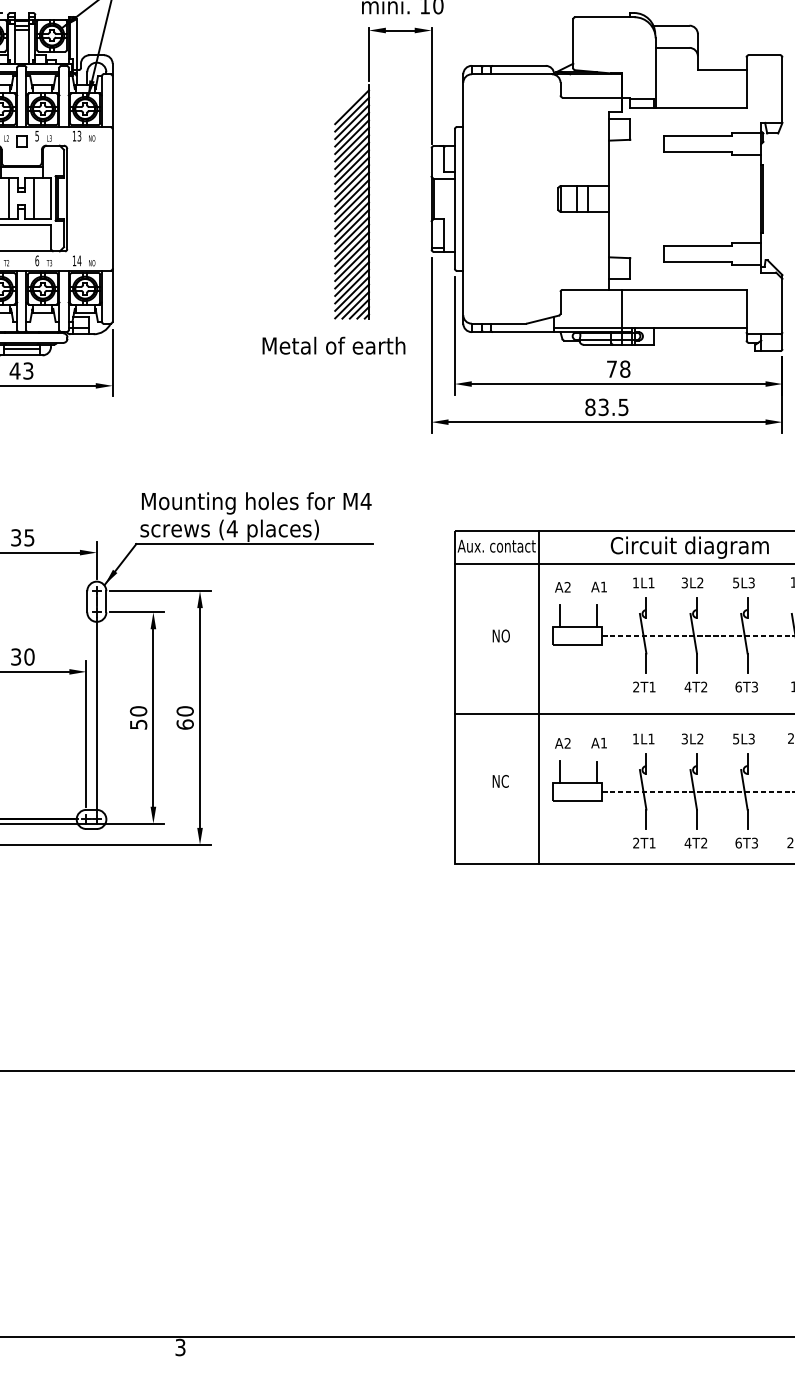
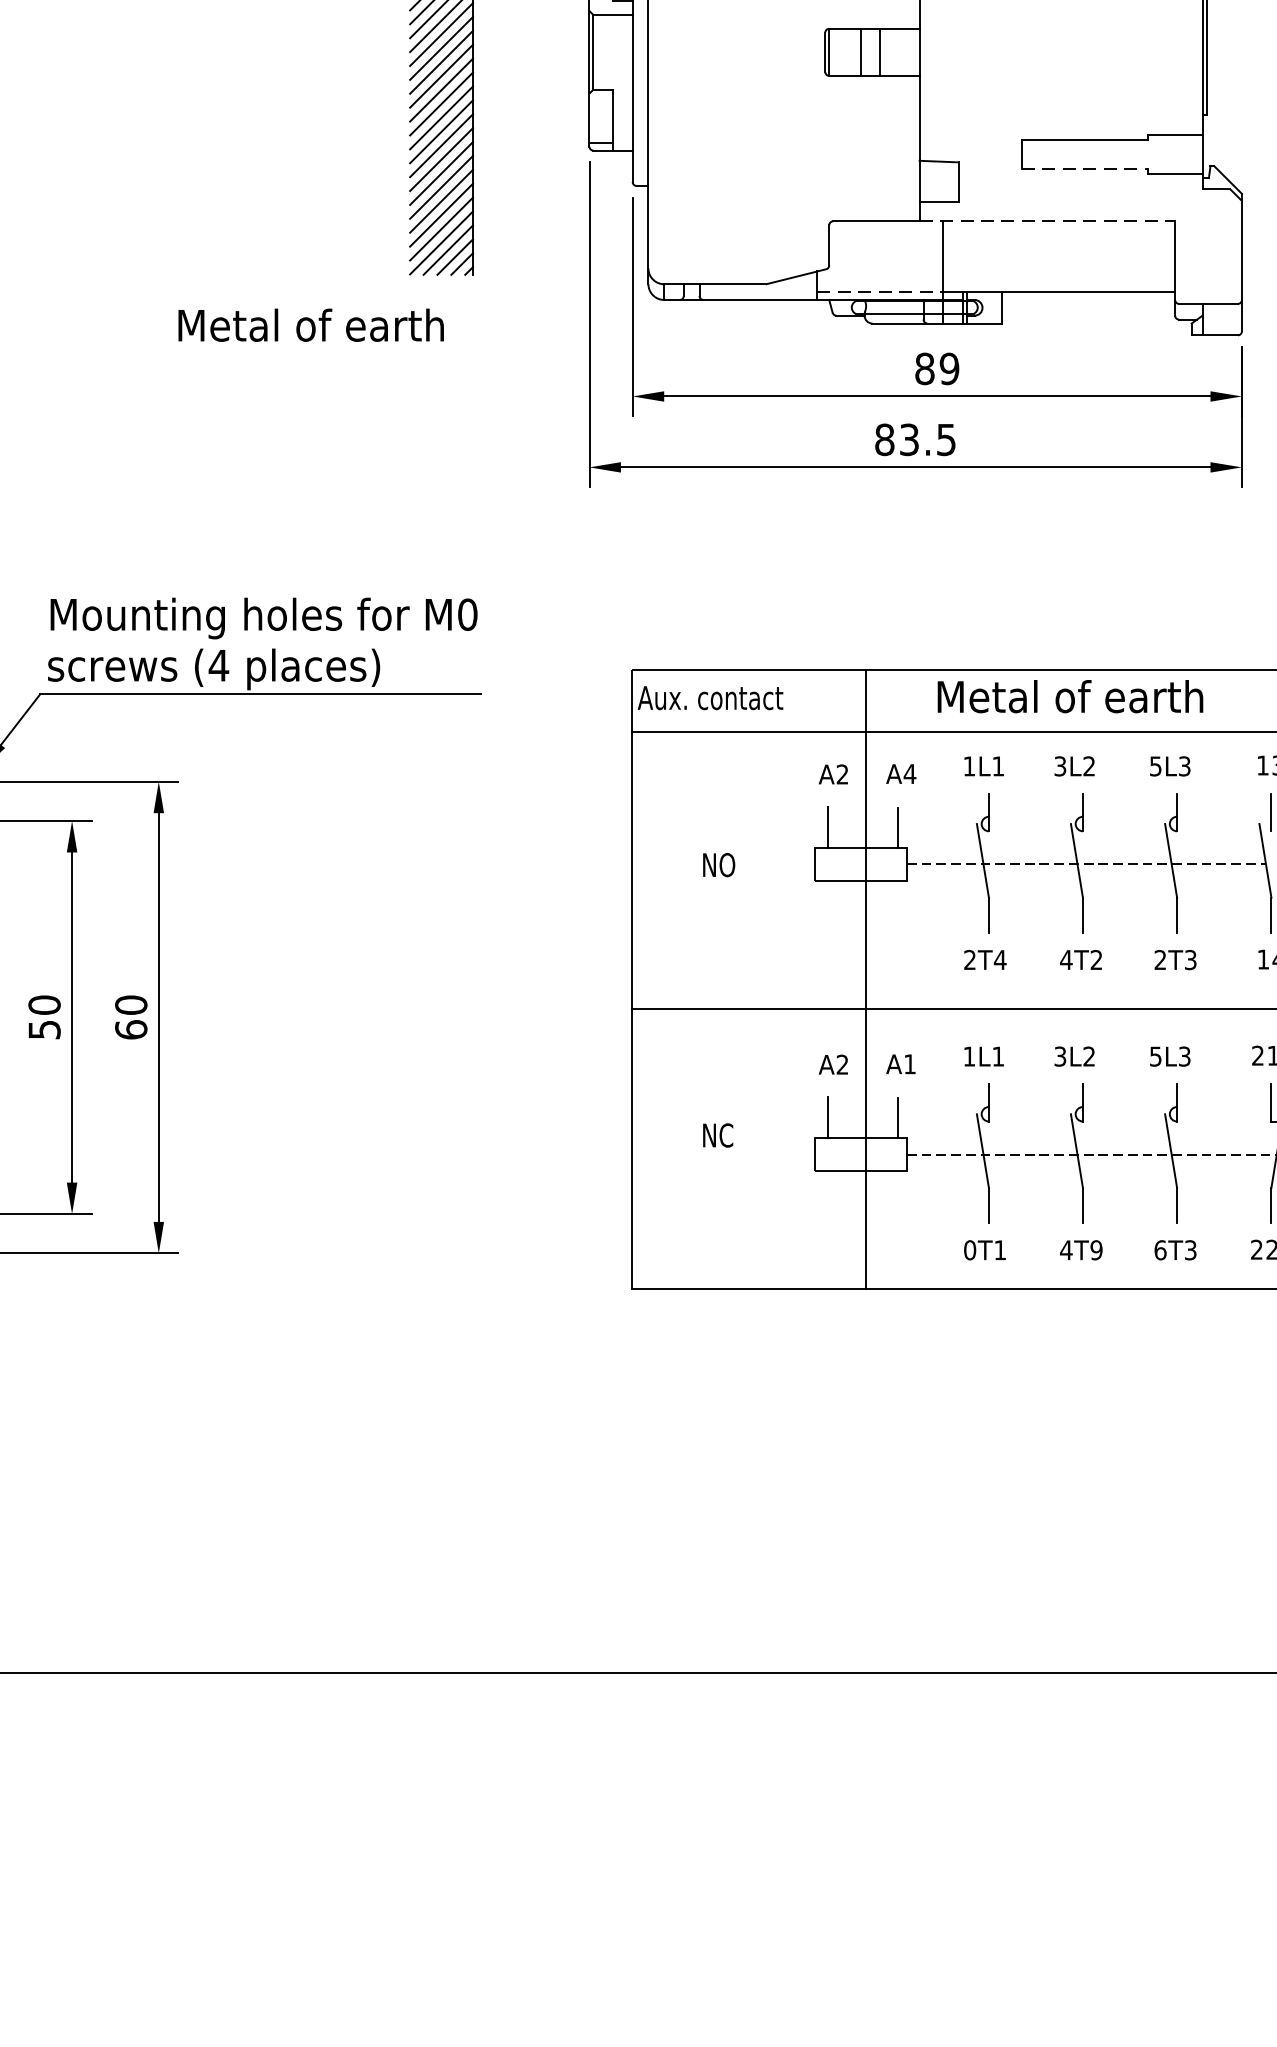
line: (697, 261) -> (1083, 168), solid -> dashed
line: (677, 289) -> (1046, 220), solid -> dashed
line: (588, 327) -> (881, 291), solid -> dashed
text: (333, 345) -> (310, 324), moved
text: (618, 368) -> (937, 367), 78 -> 89
text: (365, 501) -> (466, 614), M4 -> M0
text: (689, 547) -> (1069, 700), Circuit diagram -> Metal of earth
text: (603, 586) -> (909, 772), A1 -> A4
text: (652, 686) -> (1000, 958), 2T1 -> 2T4
text: (738, 686) -> (1160, 958), 6T3 -> 2T3
line: (539, 697) -> (866, 979), moved
text: (636, 842) -> (970, 1249), 2T1 -> 0T1
text: (704, 843) -> (1096, 1250), 4T2 -> 4T9

